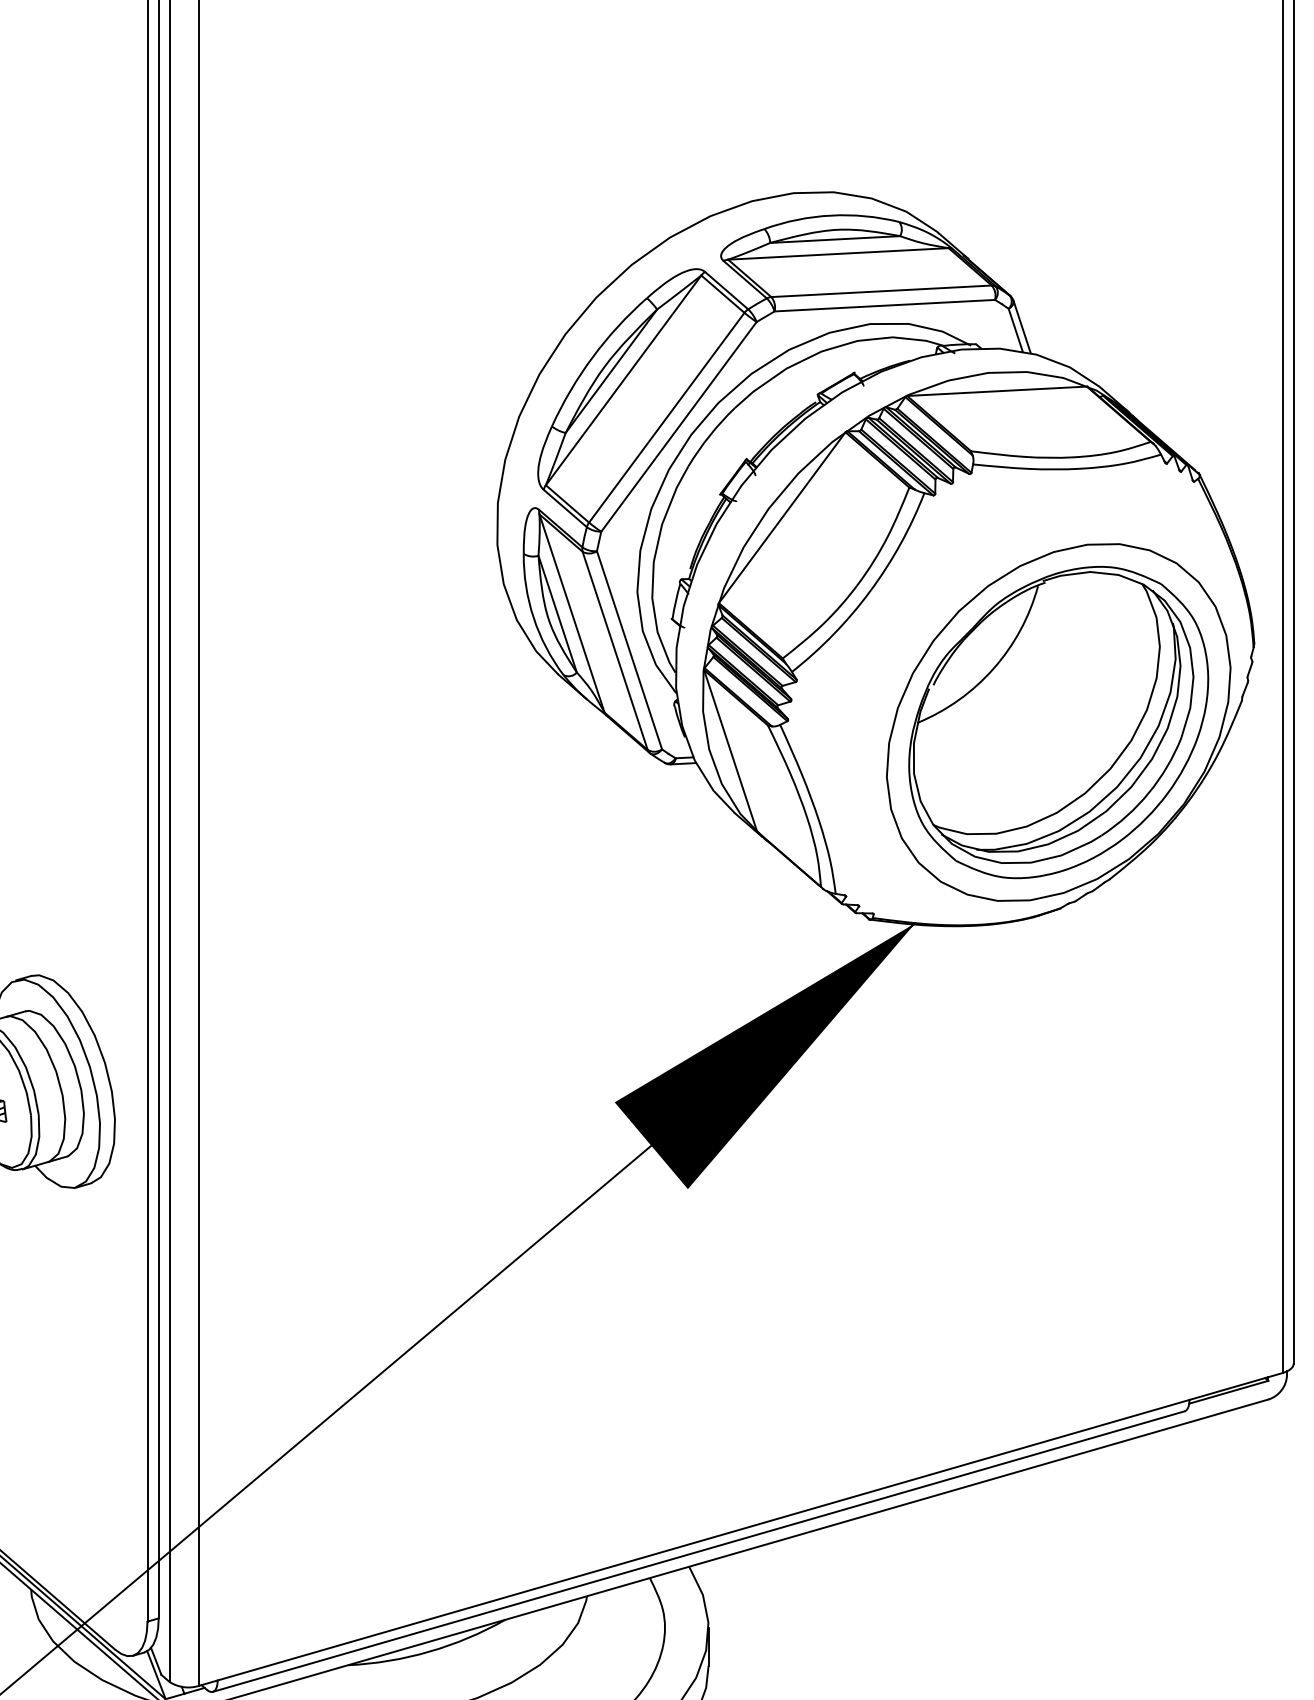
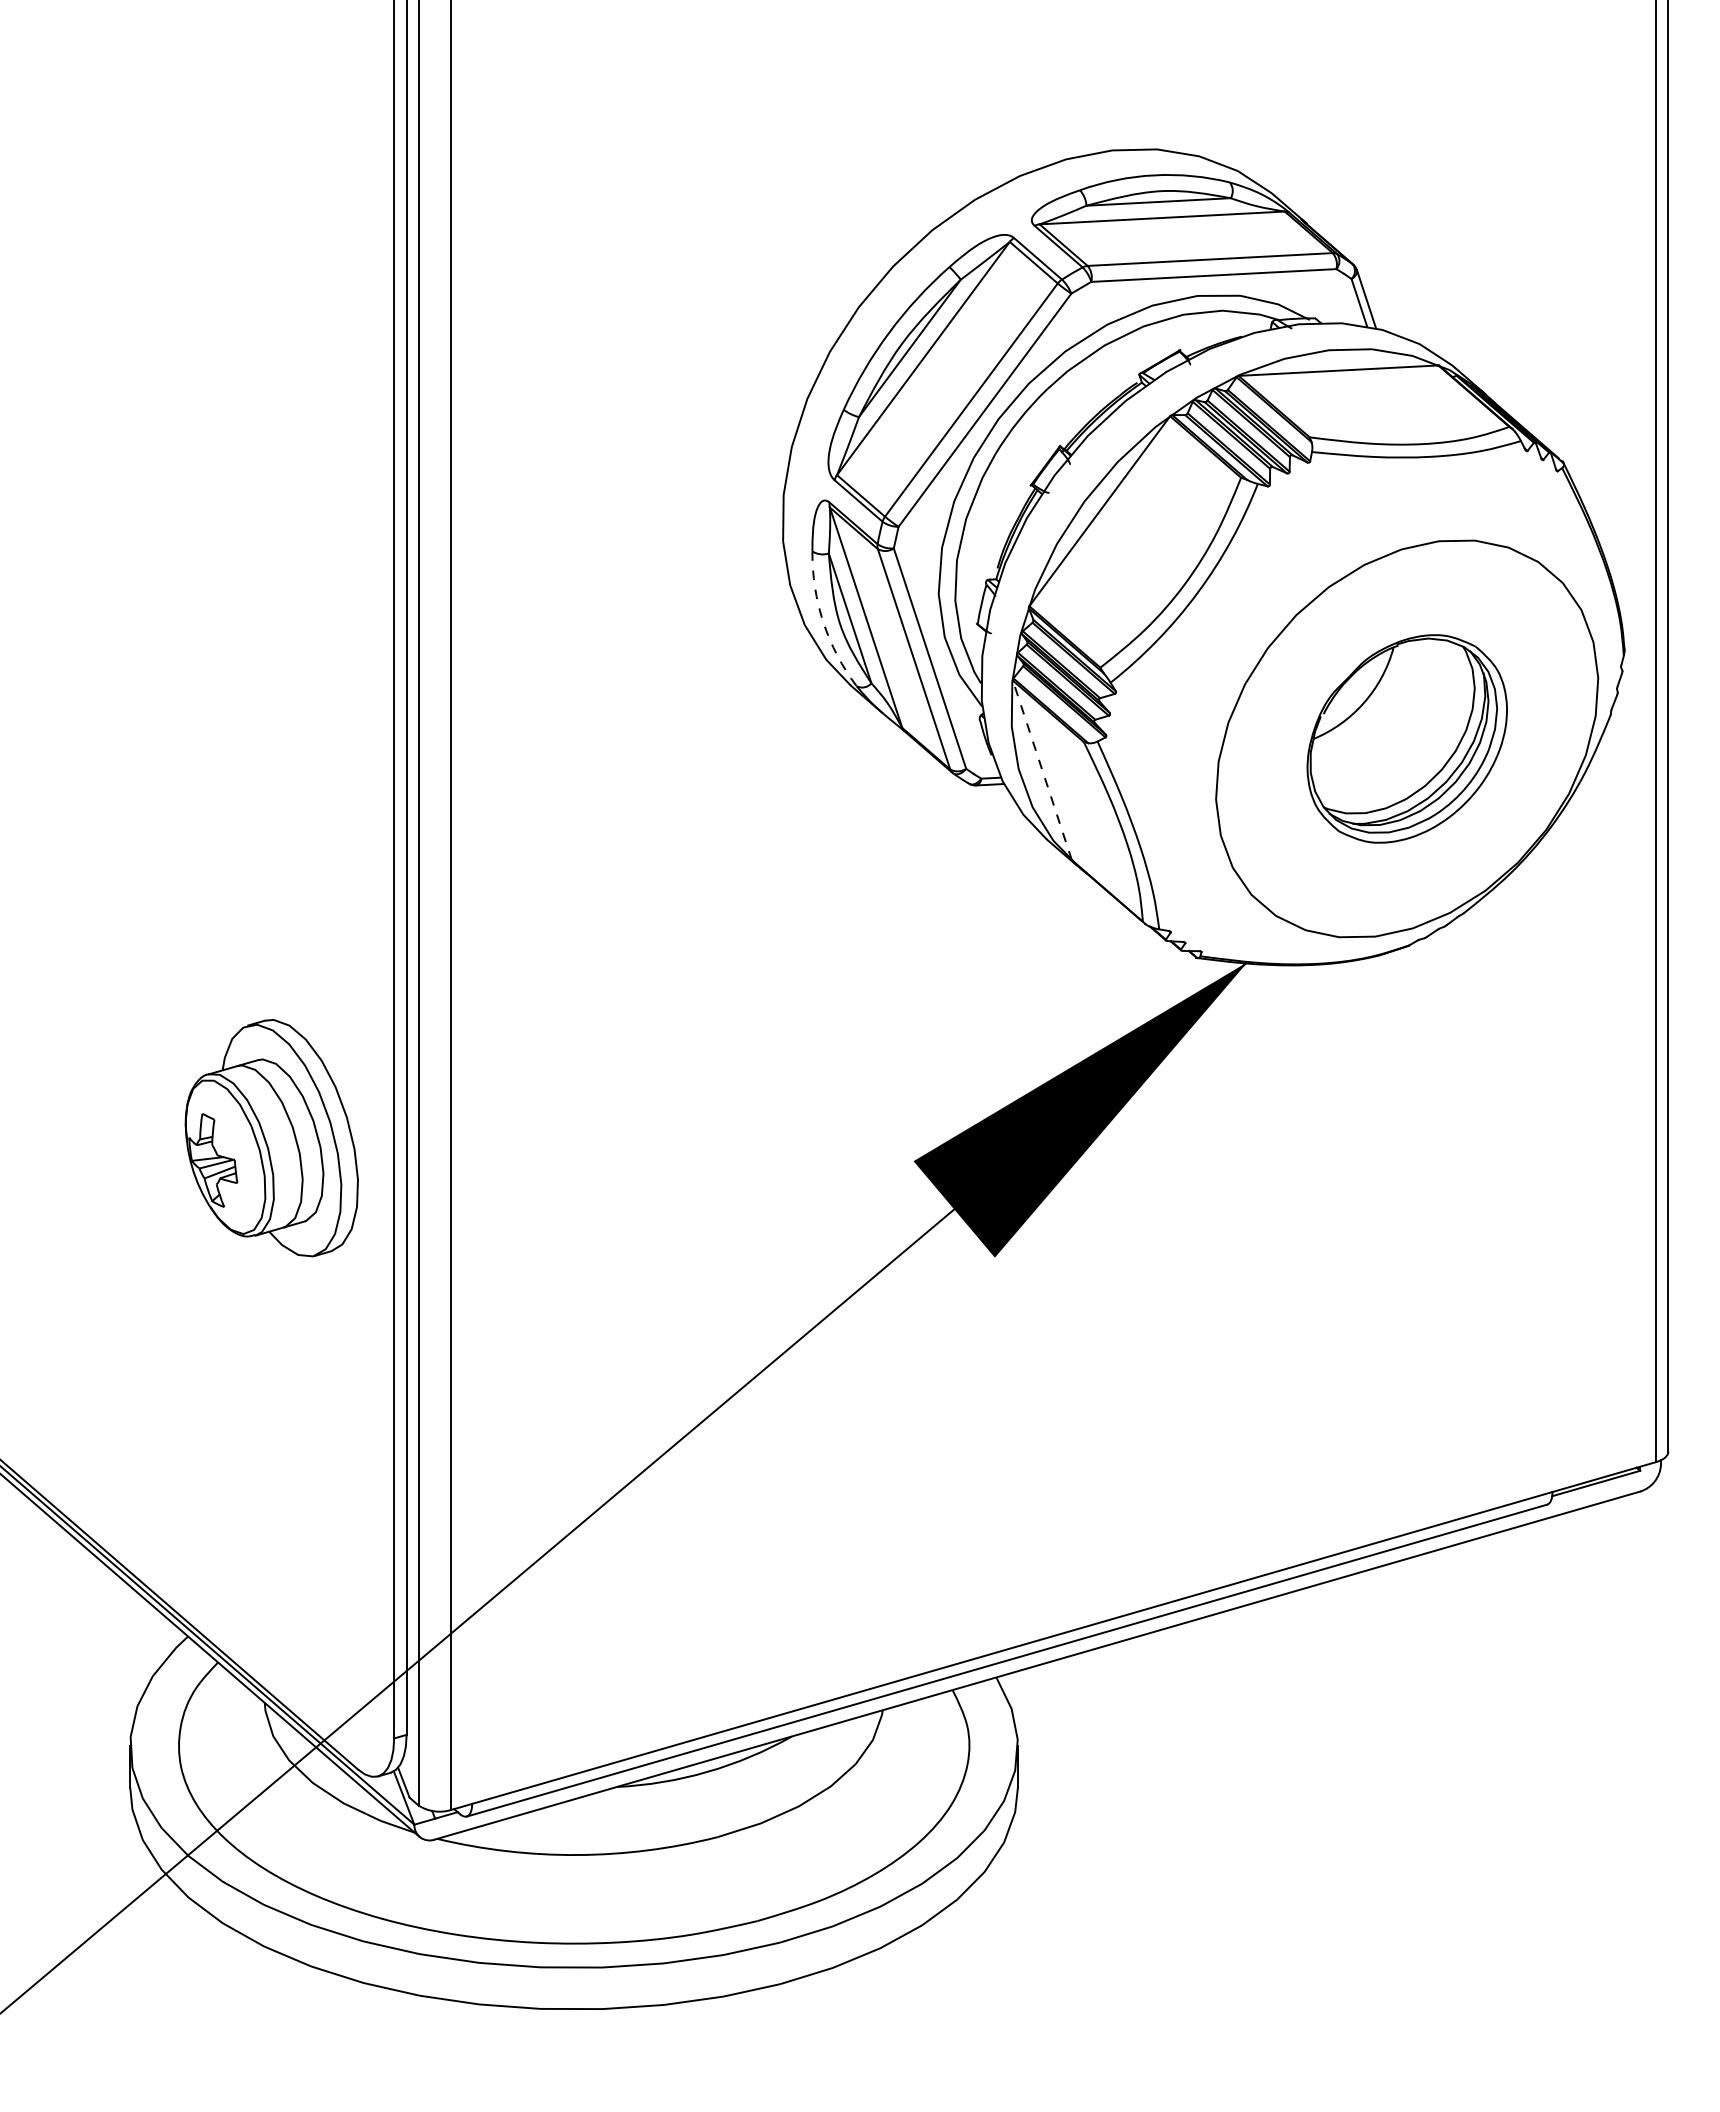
arc: (533, 617) -> (823, 622), solid -> dashed
part: (1059, 722) -> (1407, 738), size x0.6
line: (730, 750) -> (1042, 769), solid -> dashed

